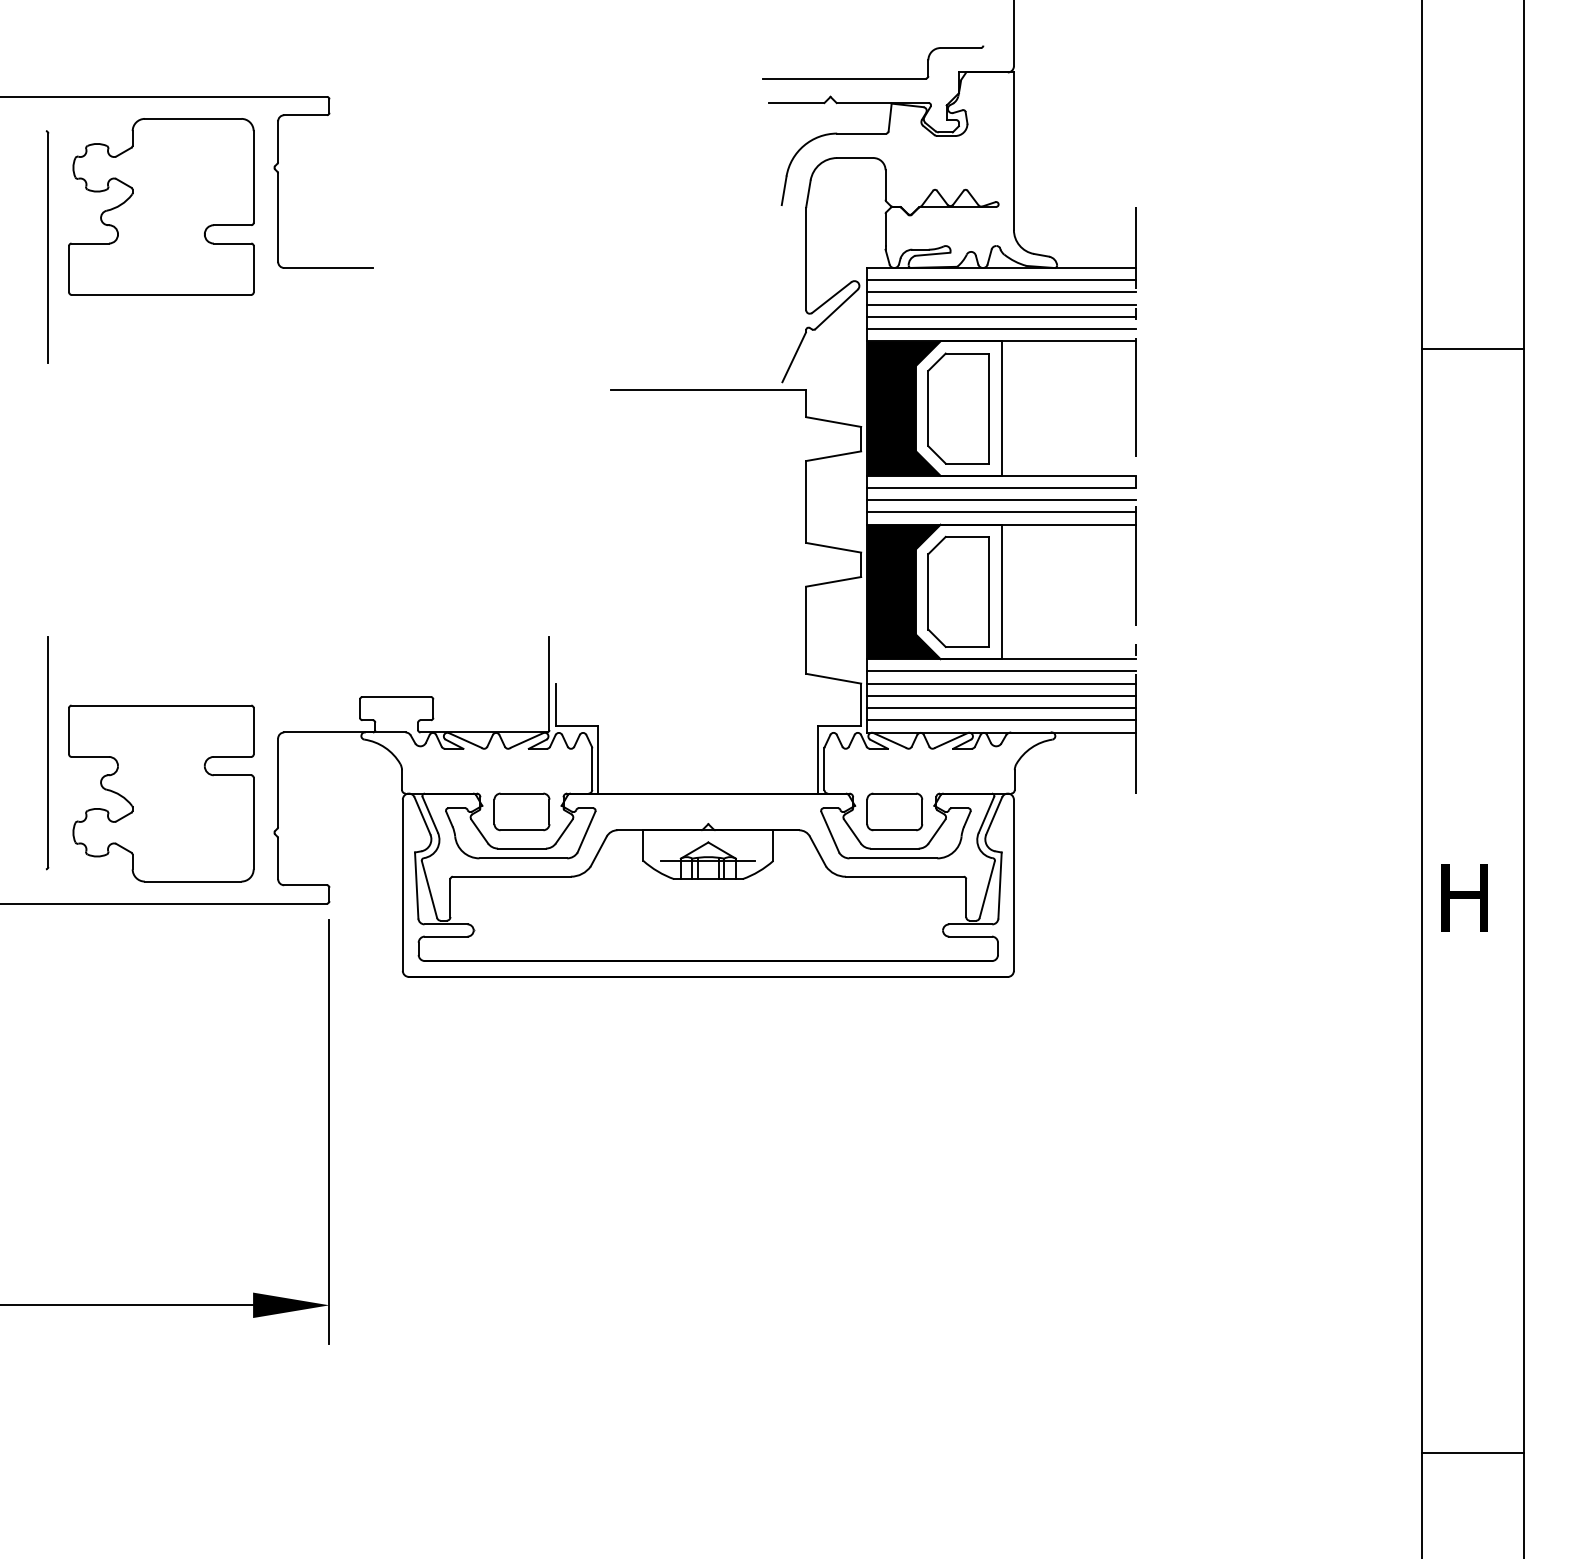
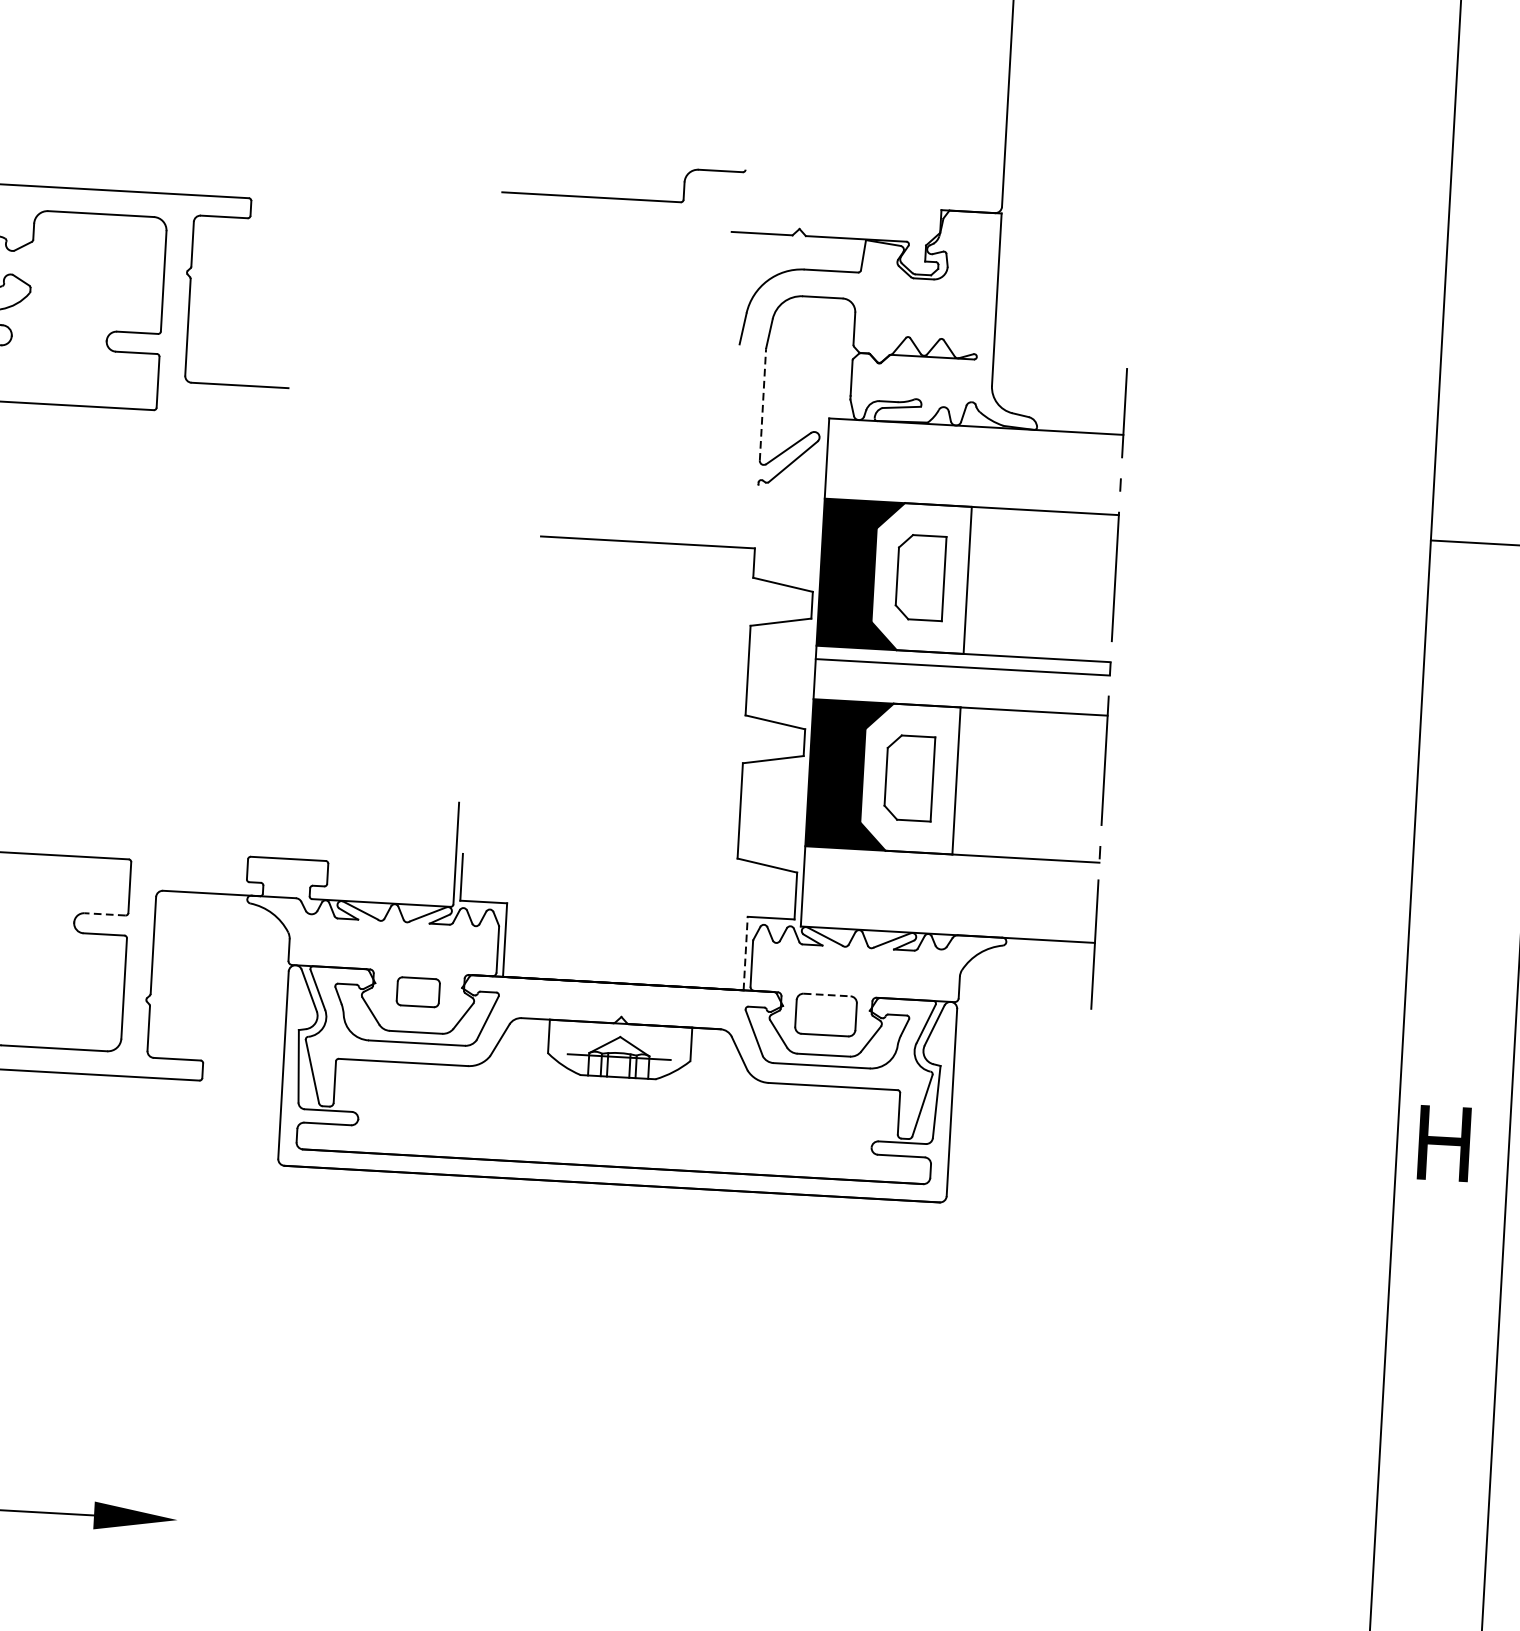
part: (873, 78) -> (623, 198), moved
line: (806, 259) -> (763, 405), solid -> dashed
line: (1001, 280) -> (975, 440), removed
line: (1001, 292) -> (974, 453), removed
line: (1001, 304) -> (973, 466), removed
line: (1001, 316) -> (973, 479), removed
line: (1001, 329) -> (972, 493), removed
line: (793, 357) -> (743, 511), removed
part: (958, 408) -> (920, 577), size x0.7
line: (1001, 500) -> (961, 680), removed
line: (1001, 512) -> (961, 694), removed
part: (958, 591) -> (909, 777), size x0.7
line: (1001, 671) -> (951, 867), removed
line: (1001, 683) -> (950, 881), removed
line: (1001, 695) -> (949, 894), removed
line: (1001, 708) -> (949, 908), removed
line: (1001, 720) -> (948, 921), removed
line: (232, 756) -> (105, 913), solid -> dashed
line: (818, 760) -> (745, 954), solid -> dashed
line: (895, 793) -> (828, 994), solid -> dashed
part: (521, 811) -> (417, 991), size x0.7
line: (329, 1131) -> (188, 1330), removed

